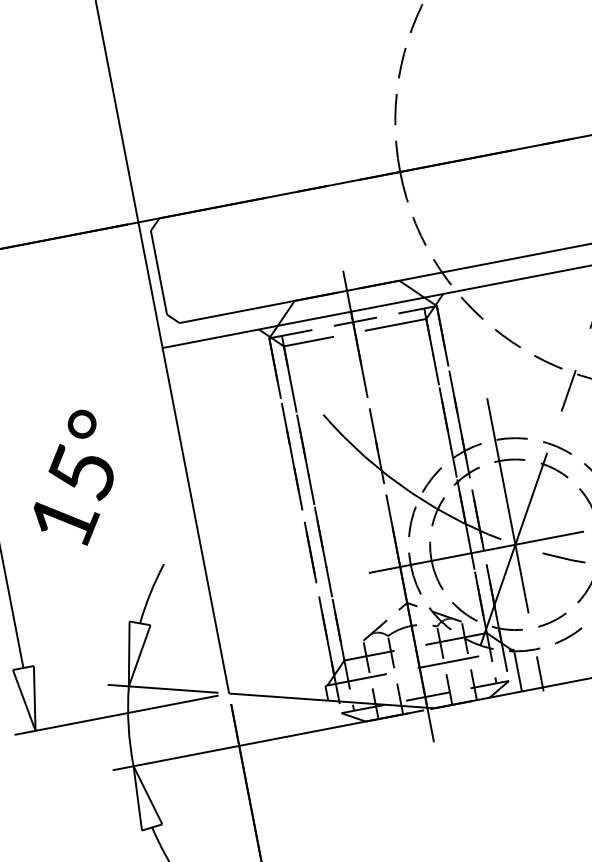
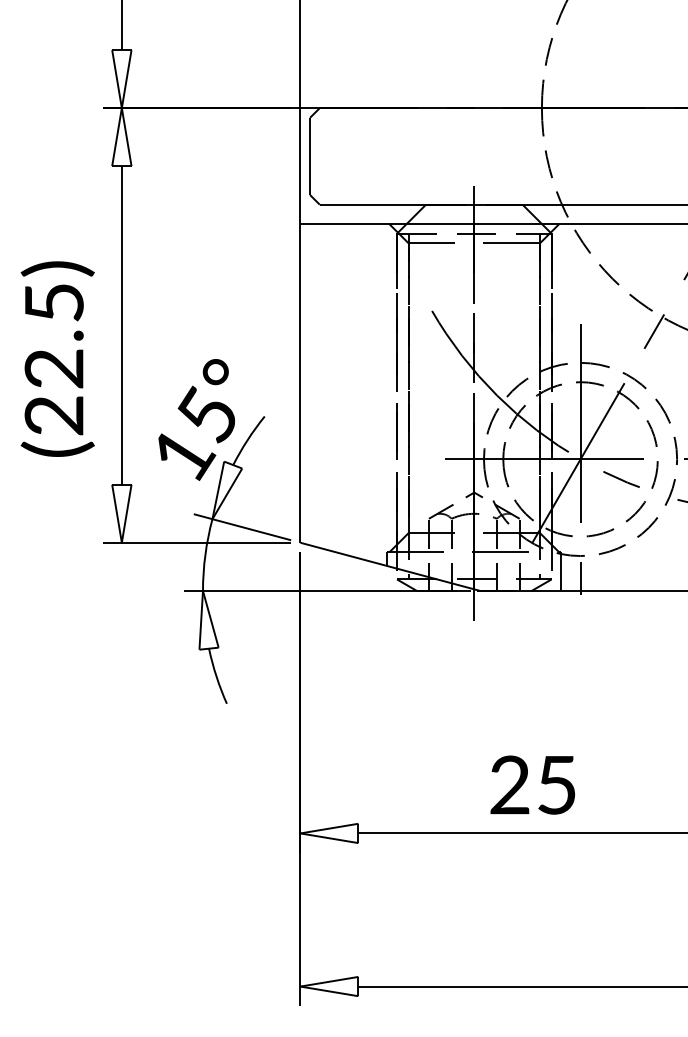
text: (71, 479) -> (196, 419), moved

